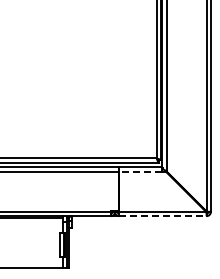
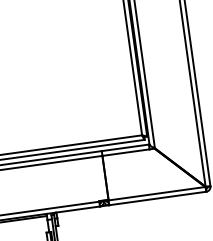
line: (140, 171) -> (125, 152), dashed -> solid
line: (162, 216) -> (157, 198), dashed -> solid

